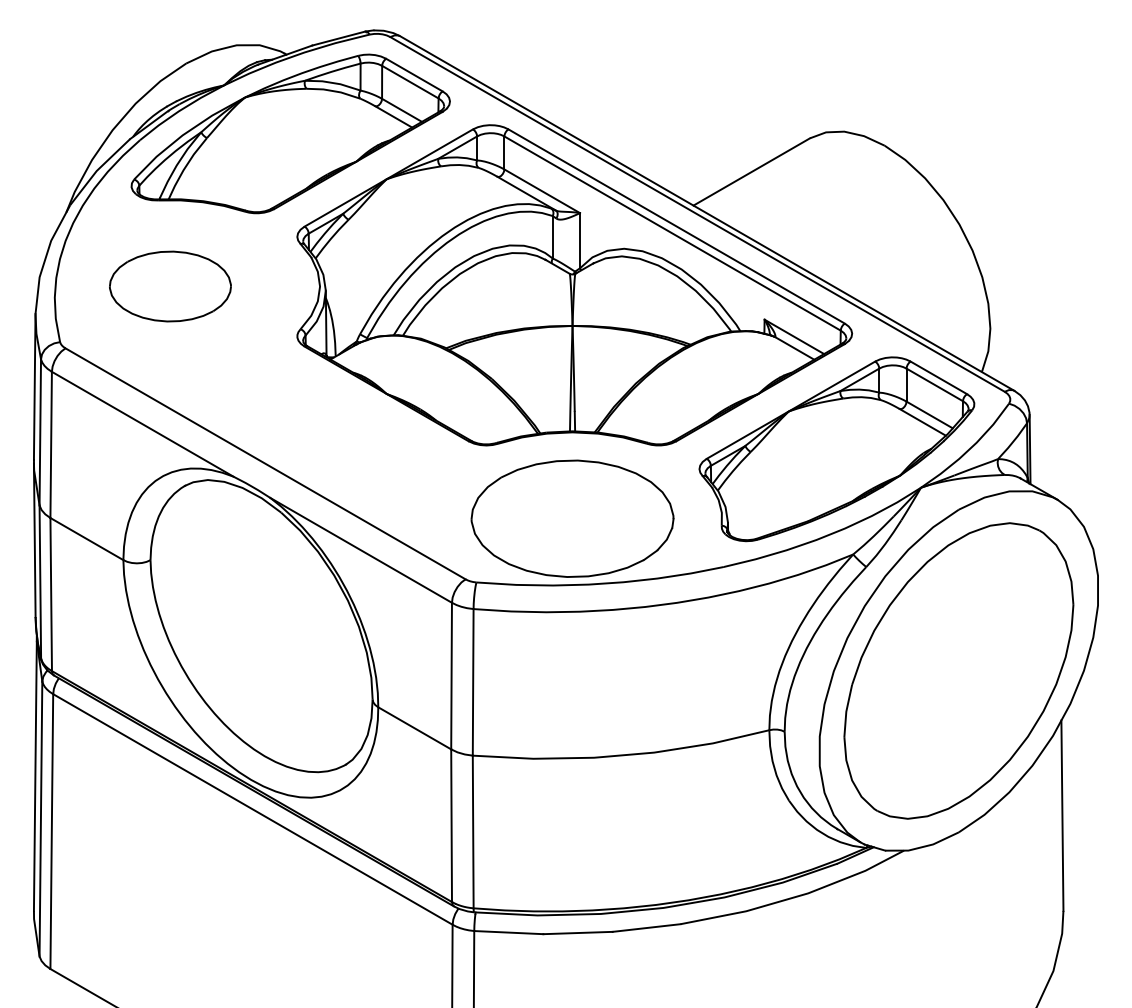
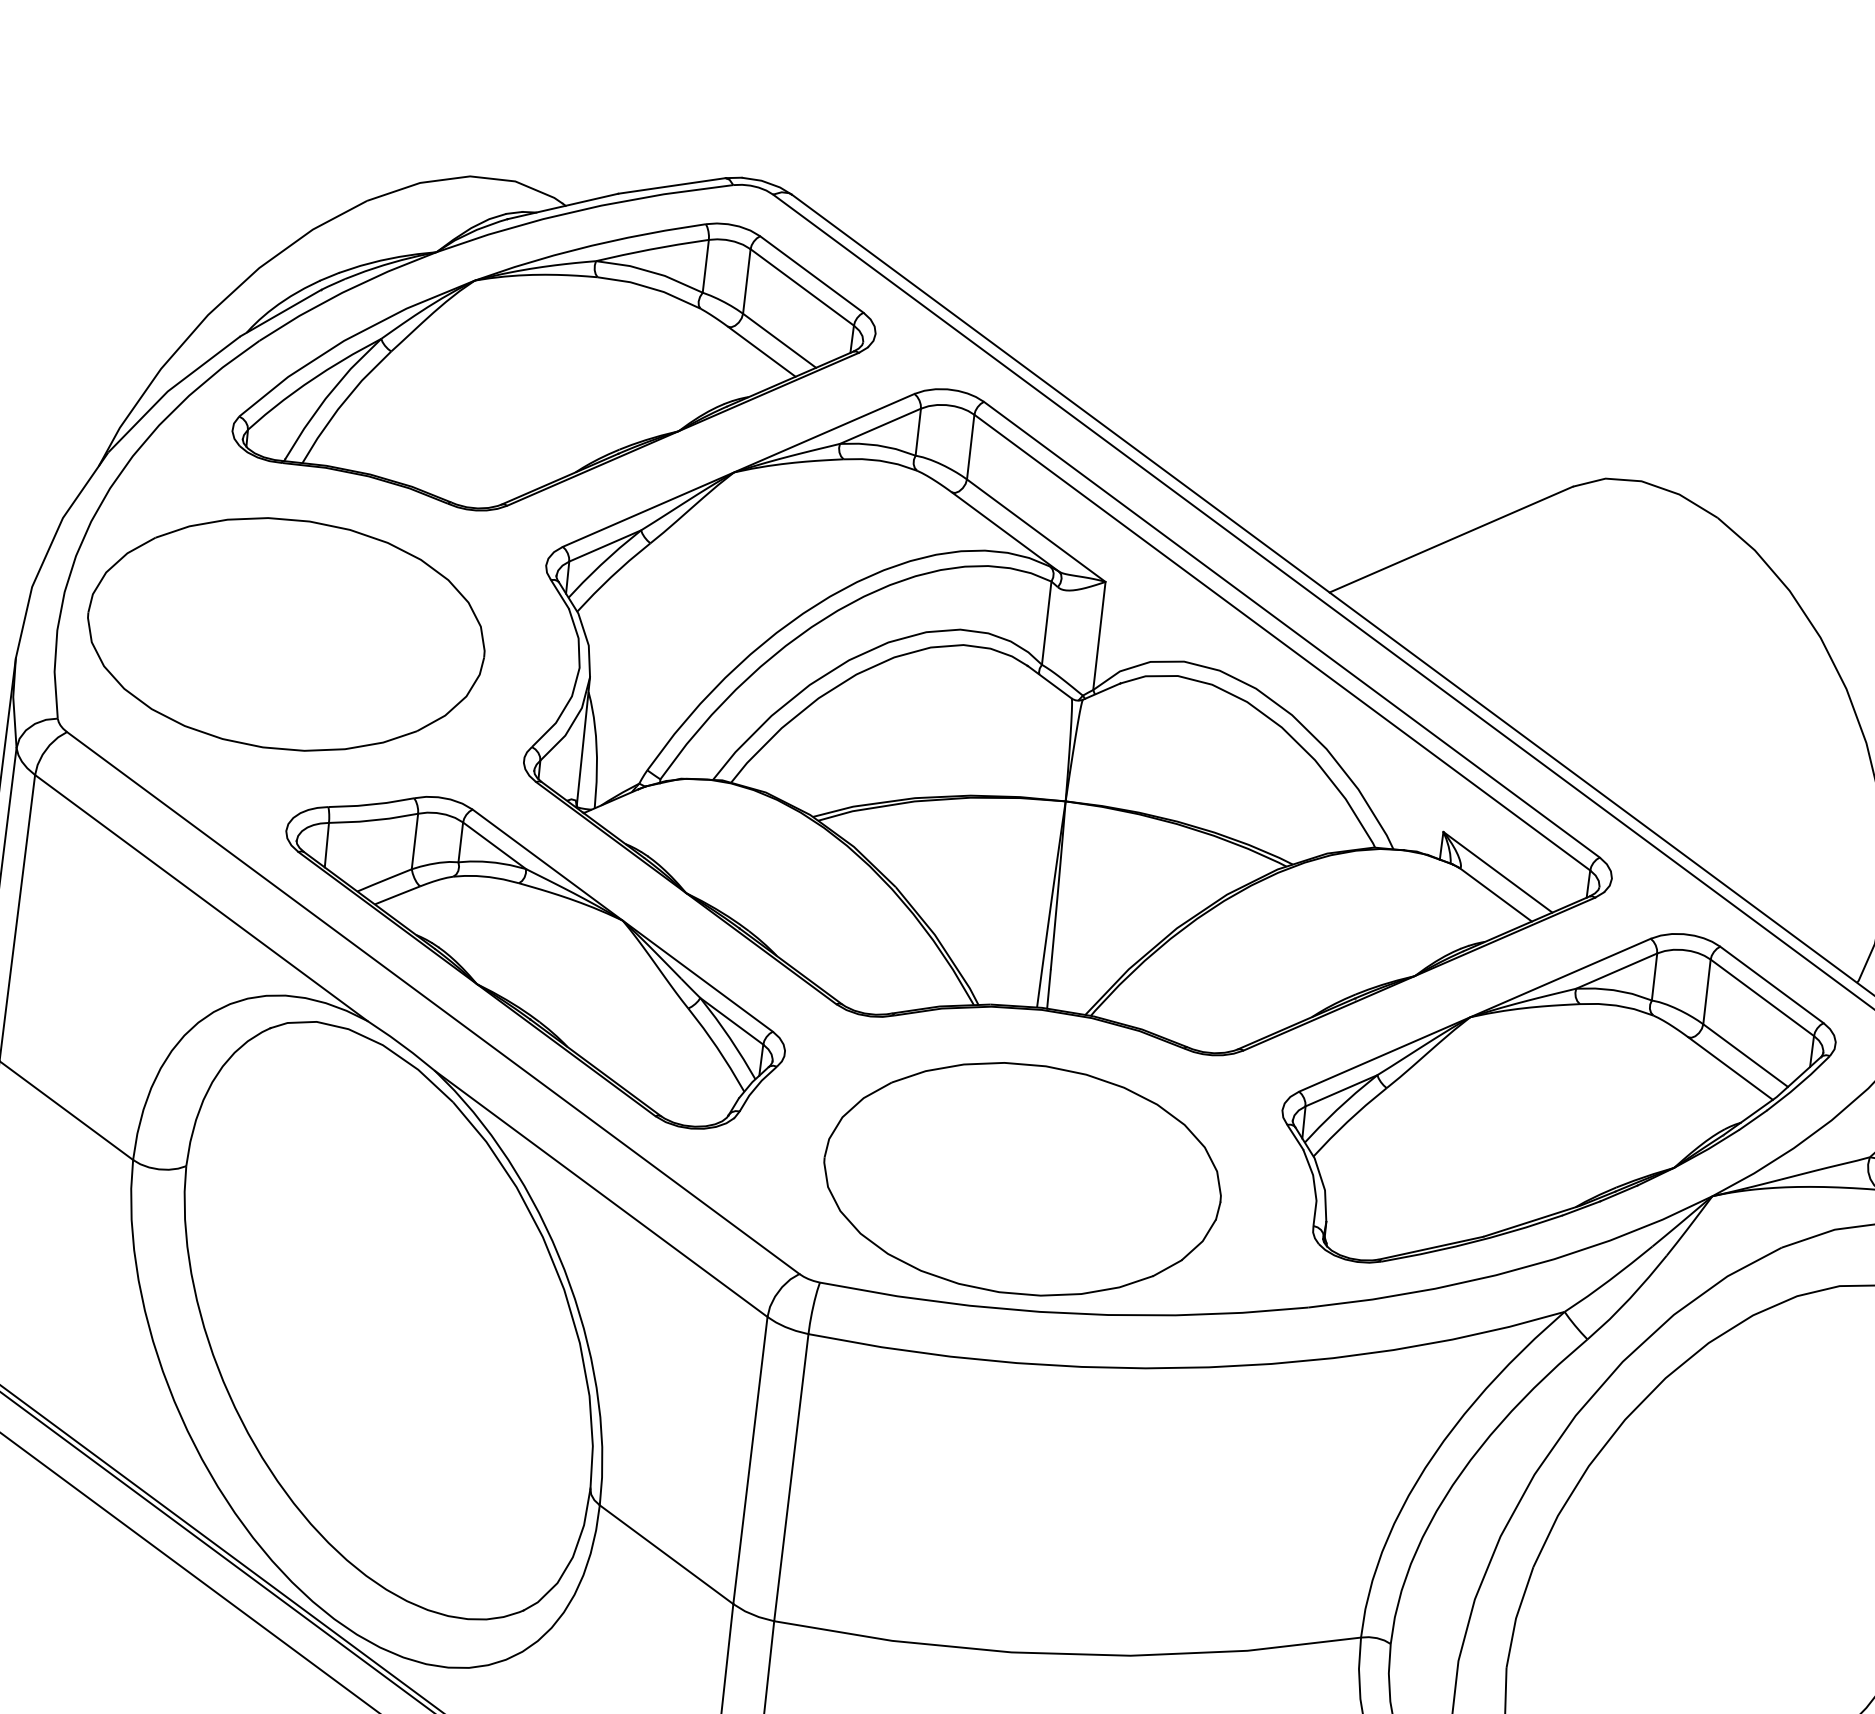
part: (170, 286) -> (286, 634), size x1.67
part: (313, 436) -> (533, 960), added

